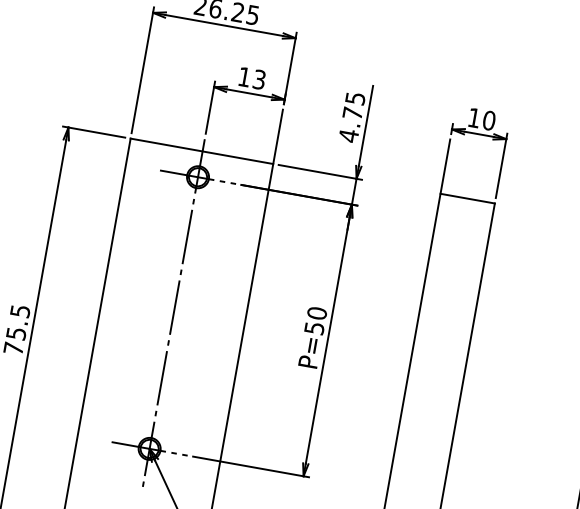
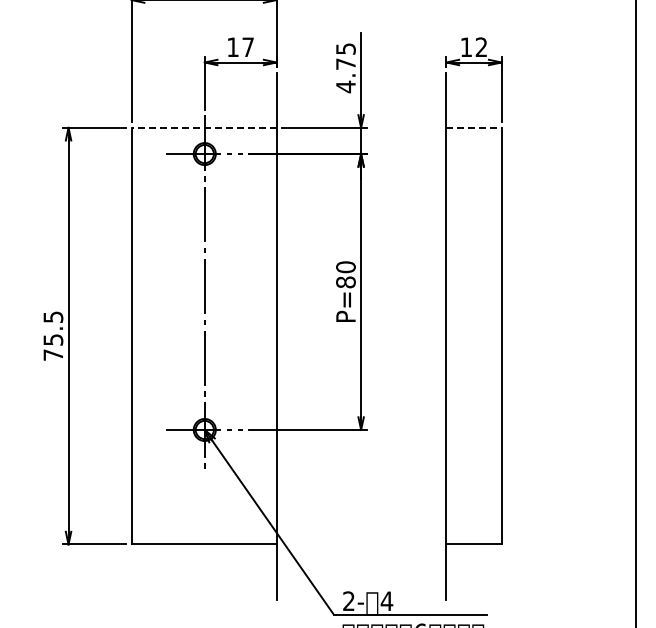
text: (258, 79) -> (247, 47), 13 -> 17
text: (489, 120) -> (481, 47), 10 -> 12
line: (201, 150) -> (203, 127), solid -> dashed
line: (468, 198) -> (474, 127), solid -> dashed
text: (314, 328) -> (345, 282), P=50 -> P=80

